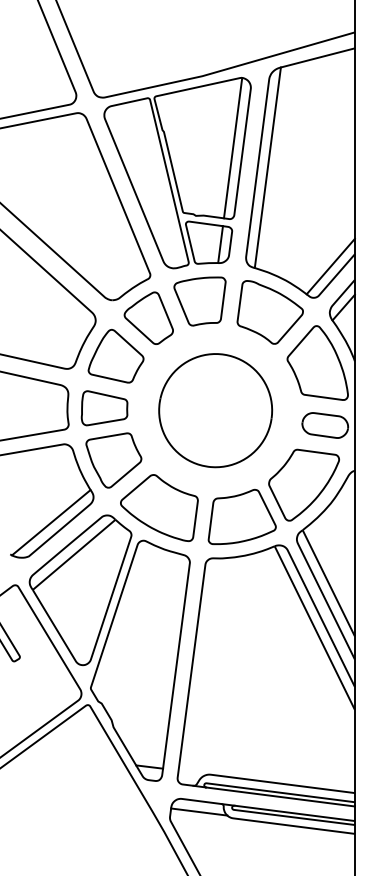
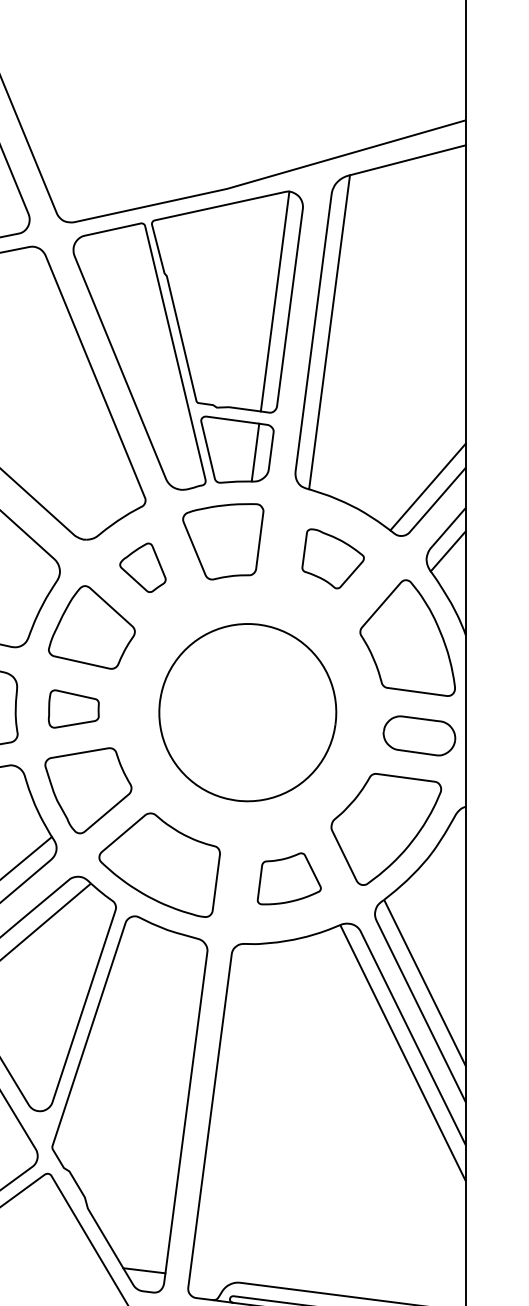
part: (269, 312) -> (332, 558), size x0.6
part: (148, 317) -> (142, 566), size x0.6
part: (104, 408) -> (73, 709), size x0.7
part: (241, 516) -> (288, 878), size x0.6

